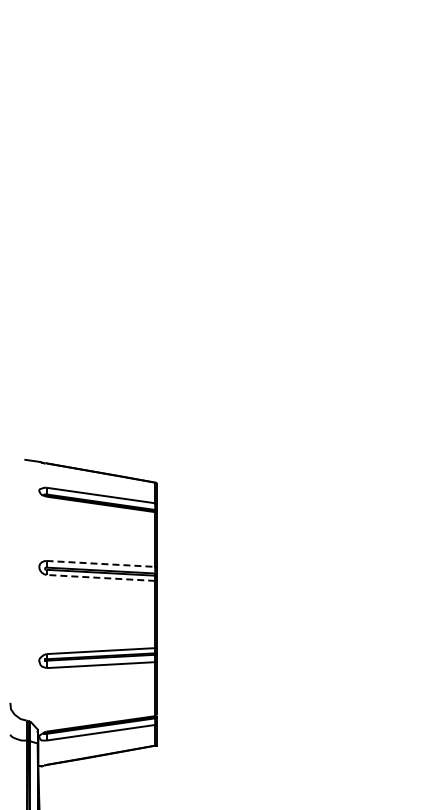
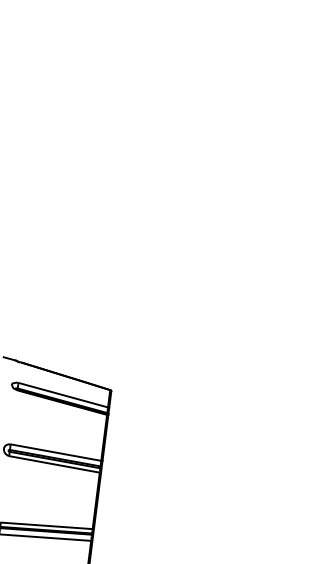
line: (101, 563) -> (56, 452), dashed -> solid
line: (100, 577) -> (54, 463), dashed -> solid

